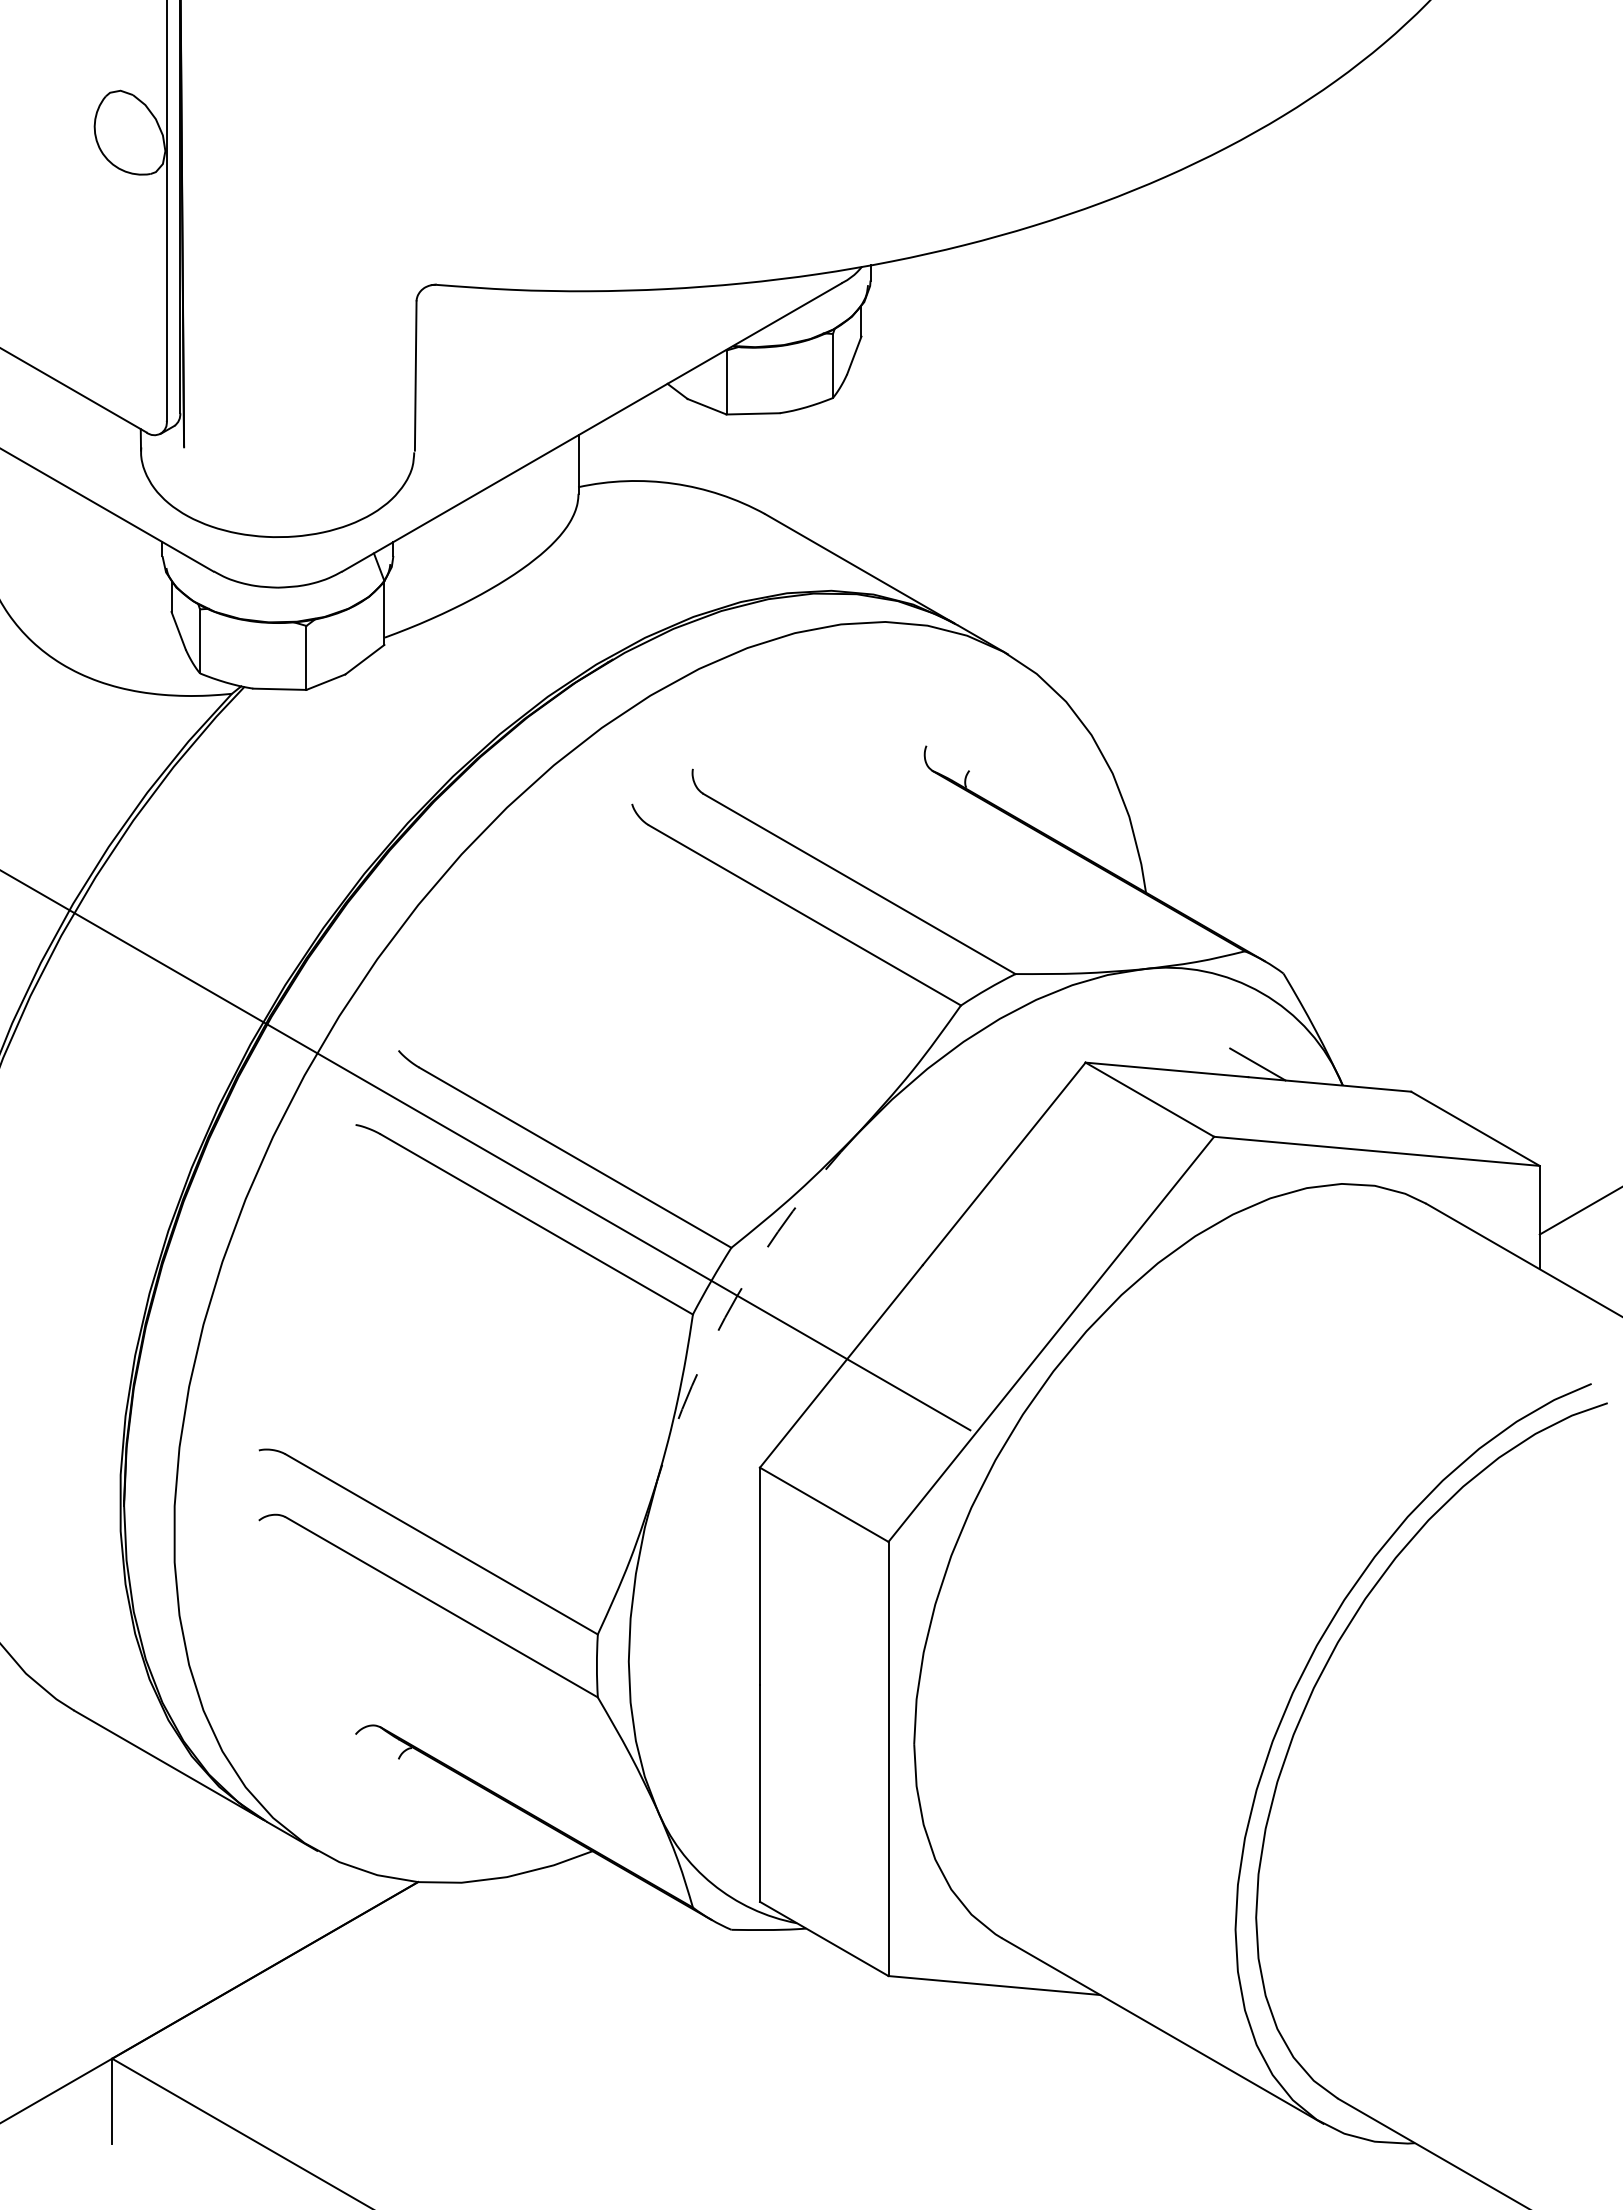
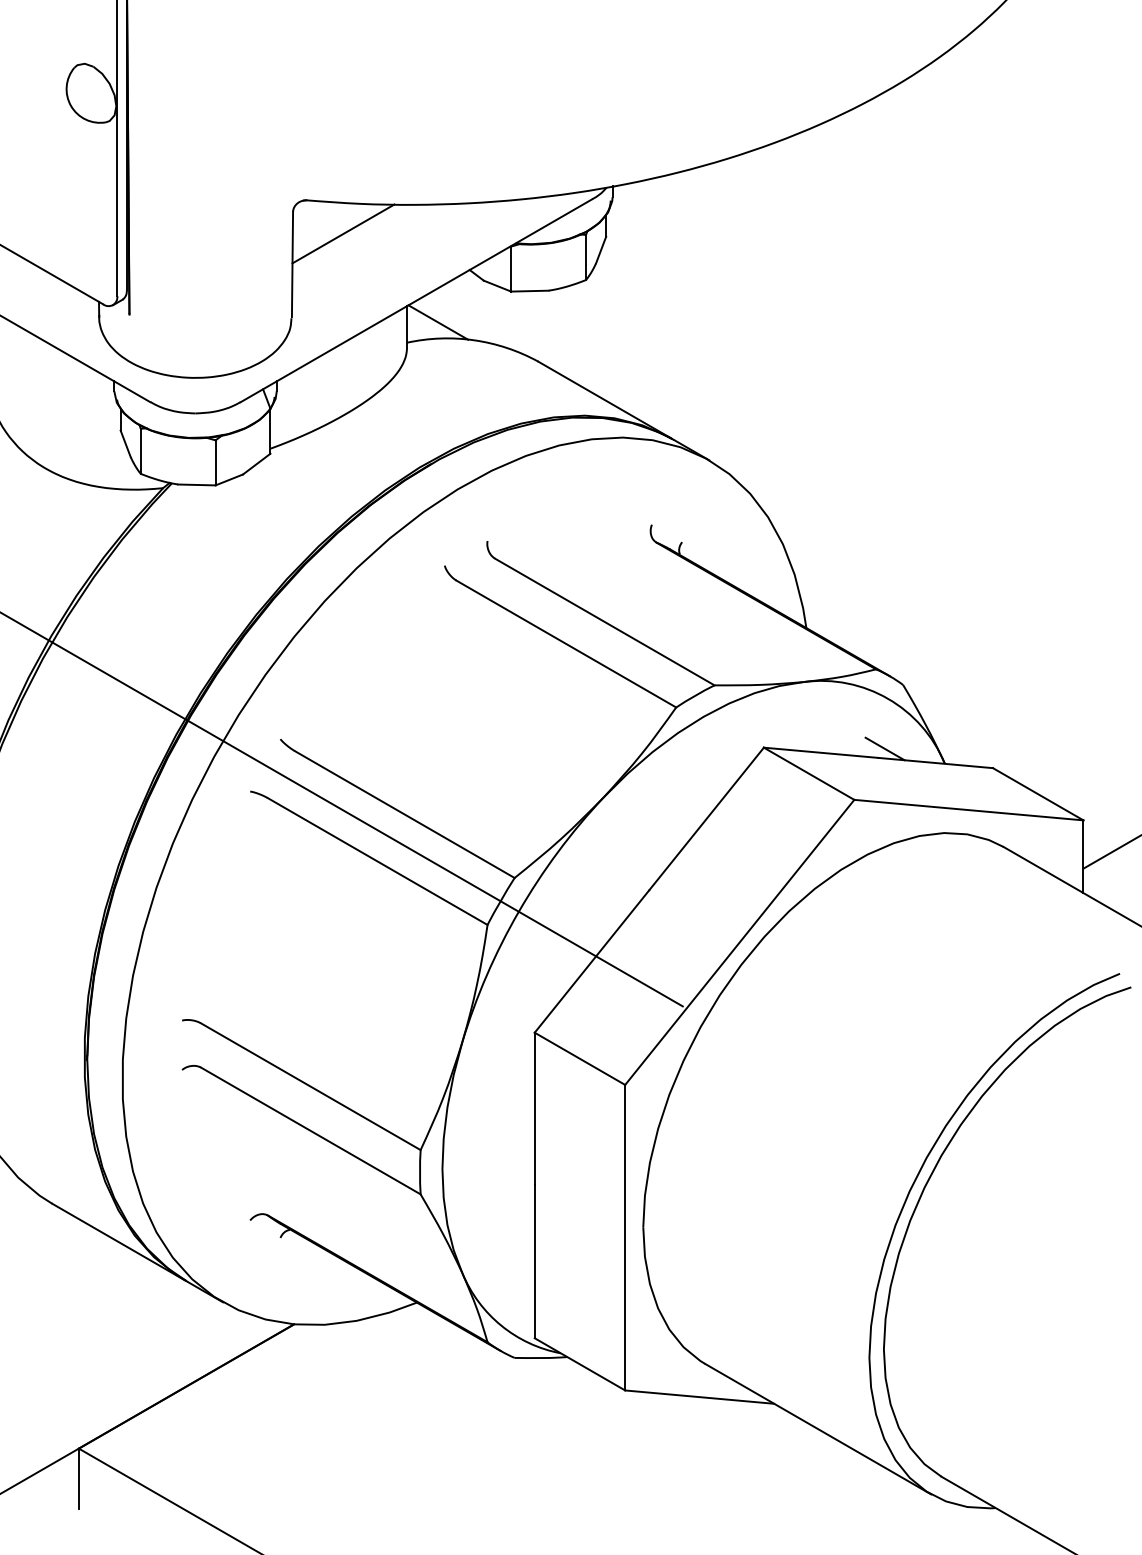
line: (487, 332) -> (343, 233), added
line: (622, 458) -> (438, 322), added
arc: (737, 1295) -> (518, 911), dashed -> solid

